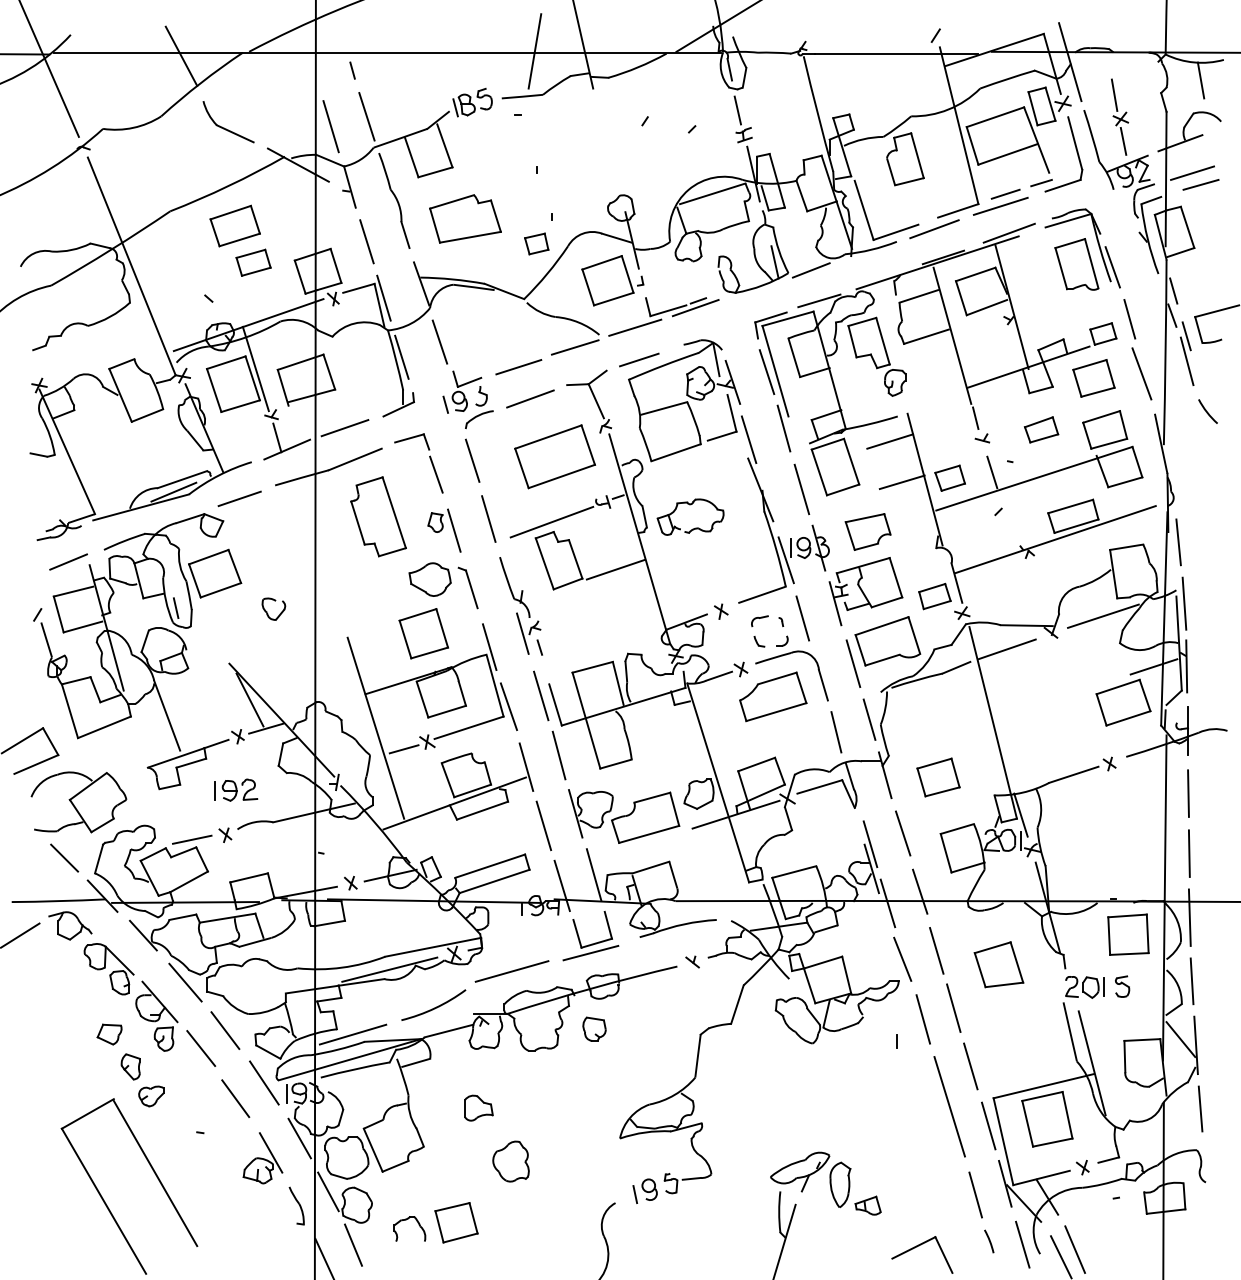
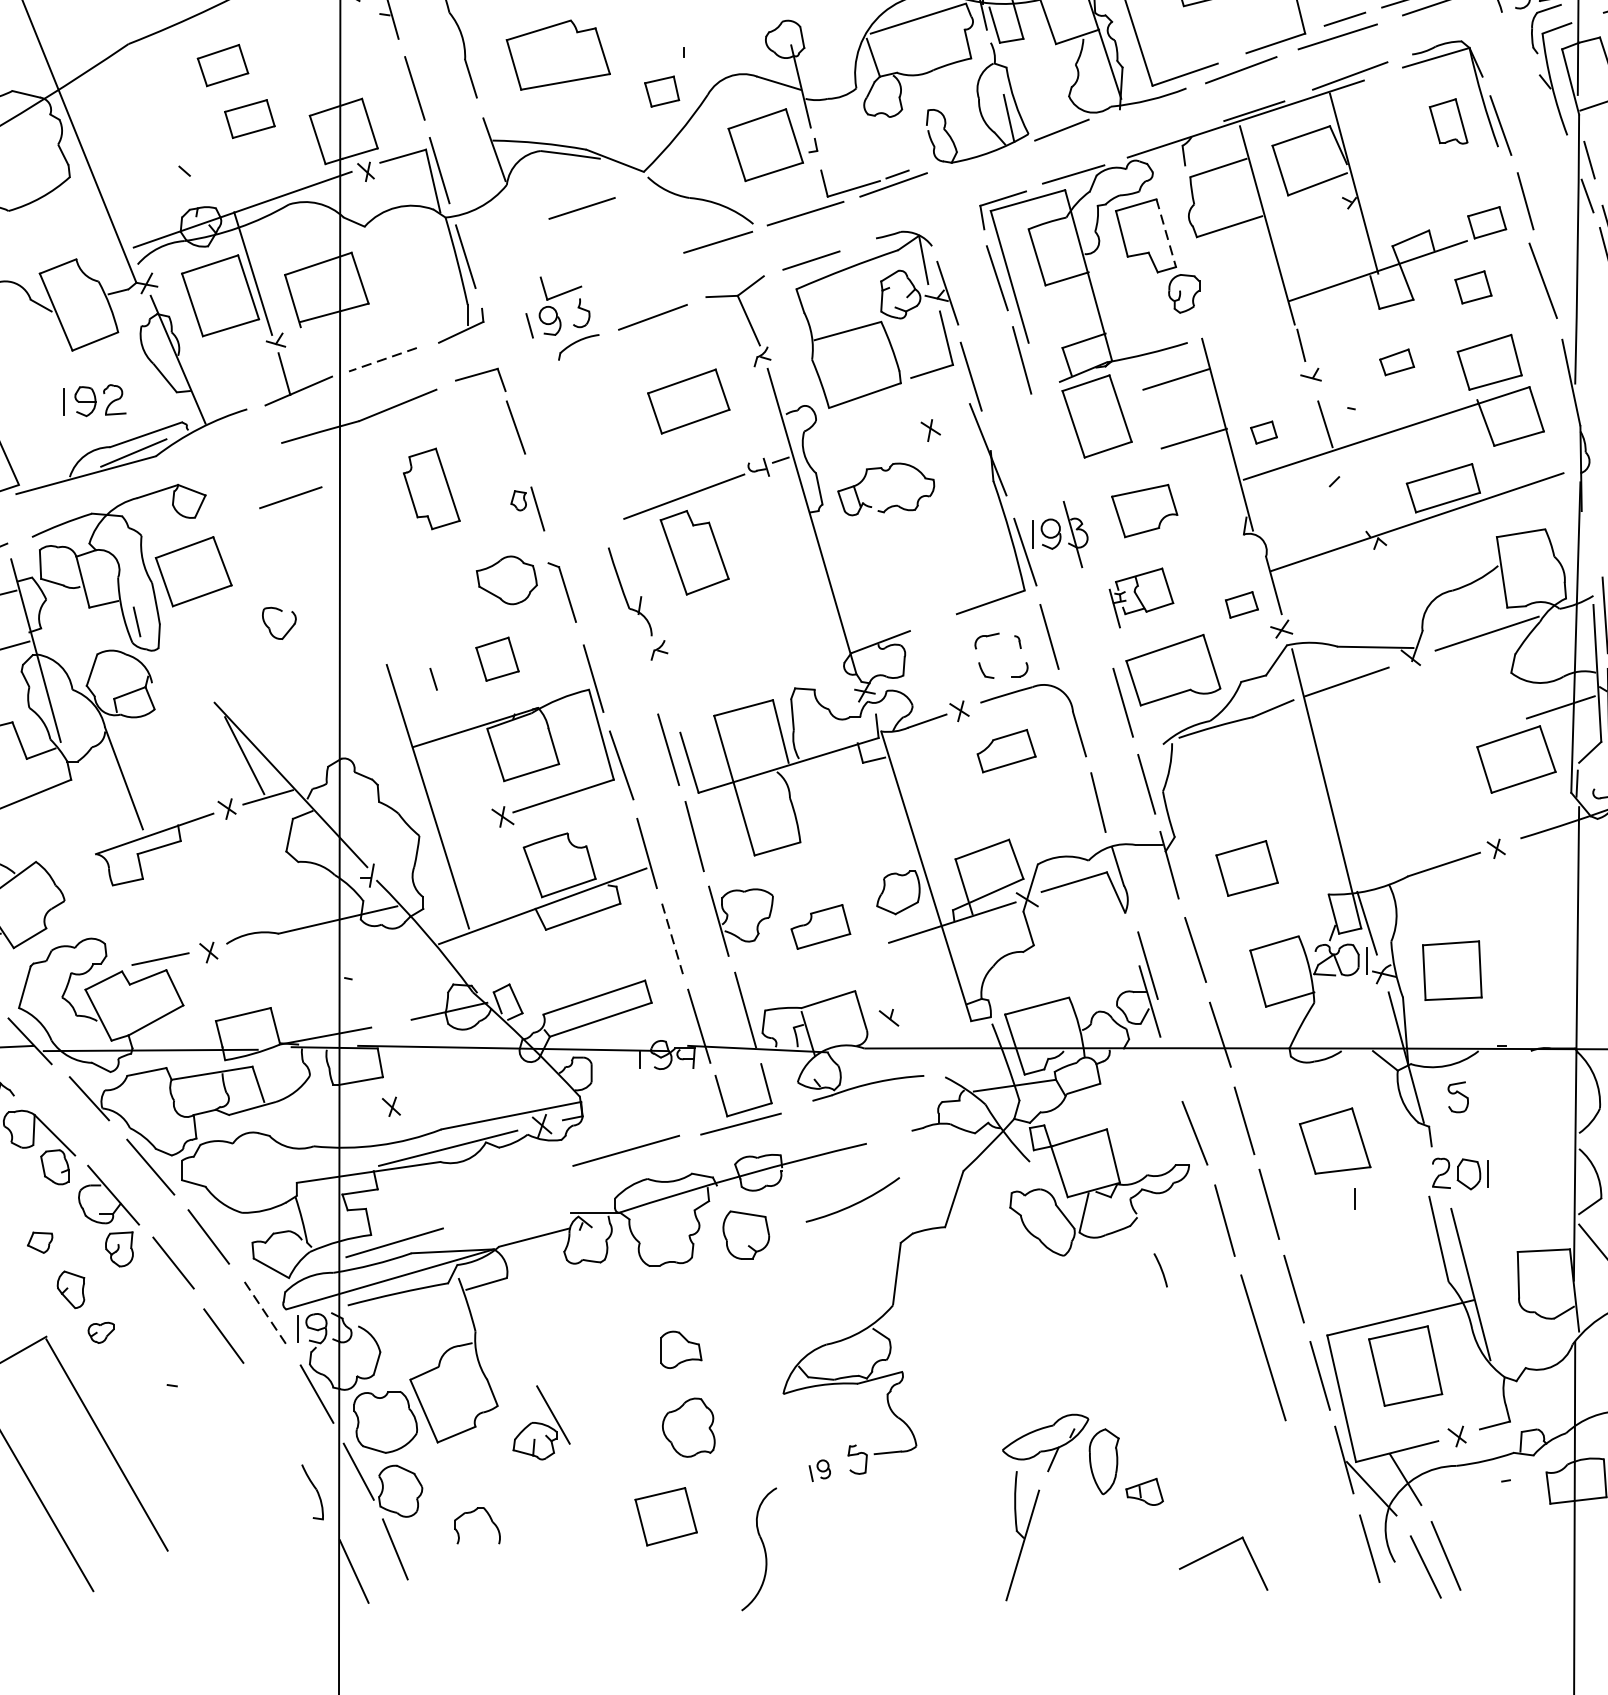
part: (234, 225) -> (222, 64), size x0.7
part: (1076, 264) -> (1448, 121), size x0.6
line: (439, 341) -> (520, 233), removed
line: (883, 341) -> (1166, 233), solid -> dashed
line: (518, 367) -> (581, 208), moved
part: (1093, 378) -> (1472, 287), size x0.6
line: (345, 428) -> (383, 360), solid -> dashed
part: (1041, 429) -> (1397, 361), size x0.7
part: (554, 456) -> (687, 401), size x0.7
line: (472, 460) -> (568, 406), removed
part: (949, 477) -> (1263, 431), size x0.6
line: (801, 489) -> (1047, 449), removed
line: (239, 498) -> (290, 497), moved
part: (378, 516) -> (431, 488), size x0.7
line: (488, 518) -> (591, 491), removed
part: (444, 530) -> (527, 508), size x0.7
line: (1178, 542) -> (1596, 526), removed
line: (615, 569) -> (776, 565), removed
part: (865, 591) -> (1140, 597), size x0.6
part: (934, 596) -> (1241, 604), size x0.7
part: (721, 611) -> (931, 430), moved
part: (423, 633) -> (497, 658), size x0.6
line: (522, 633) -> (641, 658), removed
line: (539, 647) -> (433, 679), moved
part: (773, 696) -> (1006, 750), size x0.6
line: (403, 749) -> (468, 827), removed
part: (236, 789) -> (95, 399), moved
part: (645, 817) -> (820, 926), size x0.6
line: (544, 826) -> (673, 939), solid -> dashed
part: (350, 883) -> (390, 1107), moved
line: (887, 903) -> (1172, 1051), removed
part: (1128, 934) -> (1452, 970), moved
part: (692, 961) -> (888, 1016), moved
part: (1122, 986) -> (1458, 1097), moved
arc: (434, 1007) -> (853, 1203), moved
part: (594, 1028) -> (746, 1233), size x1.4
part: (109, 1034) -> (40, 1242), size x0.7
line: (896, 1041) -> (1354, 1198), moved
line: (264, 1083) -> (265, 1313), solid -> dashed
part: (151, 1096) -> (101, 1332), size x0.7
part: (478, 1107) -> (680, 1348), moved
part: (262, 1158) -> (540, 1423), moved
part: (510, 1161) -> (687, 1427), moved
part: (644, 1190) -> (819, 1469), size x0.6
line: (975, 1194) -> (1300, 1475), removed
part: (456, 1222) -> (666, 1516), moved
line: (989, 1241) -> (1161, 1270), moved

